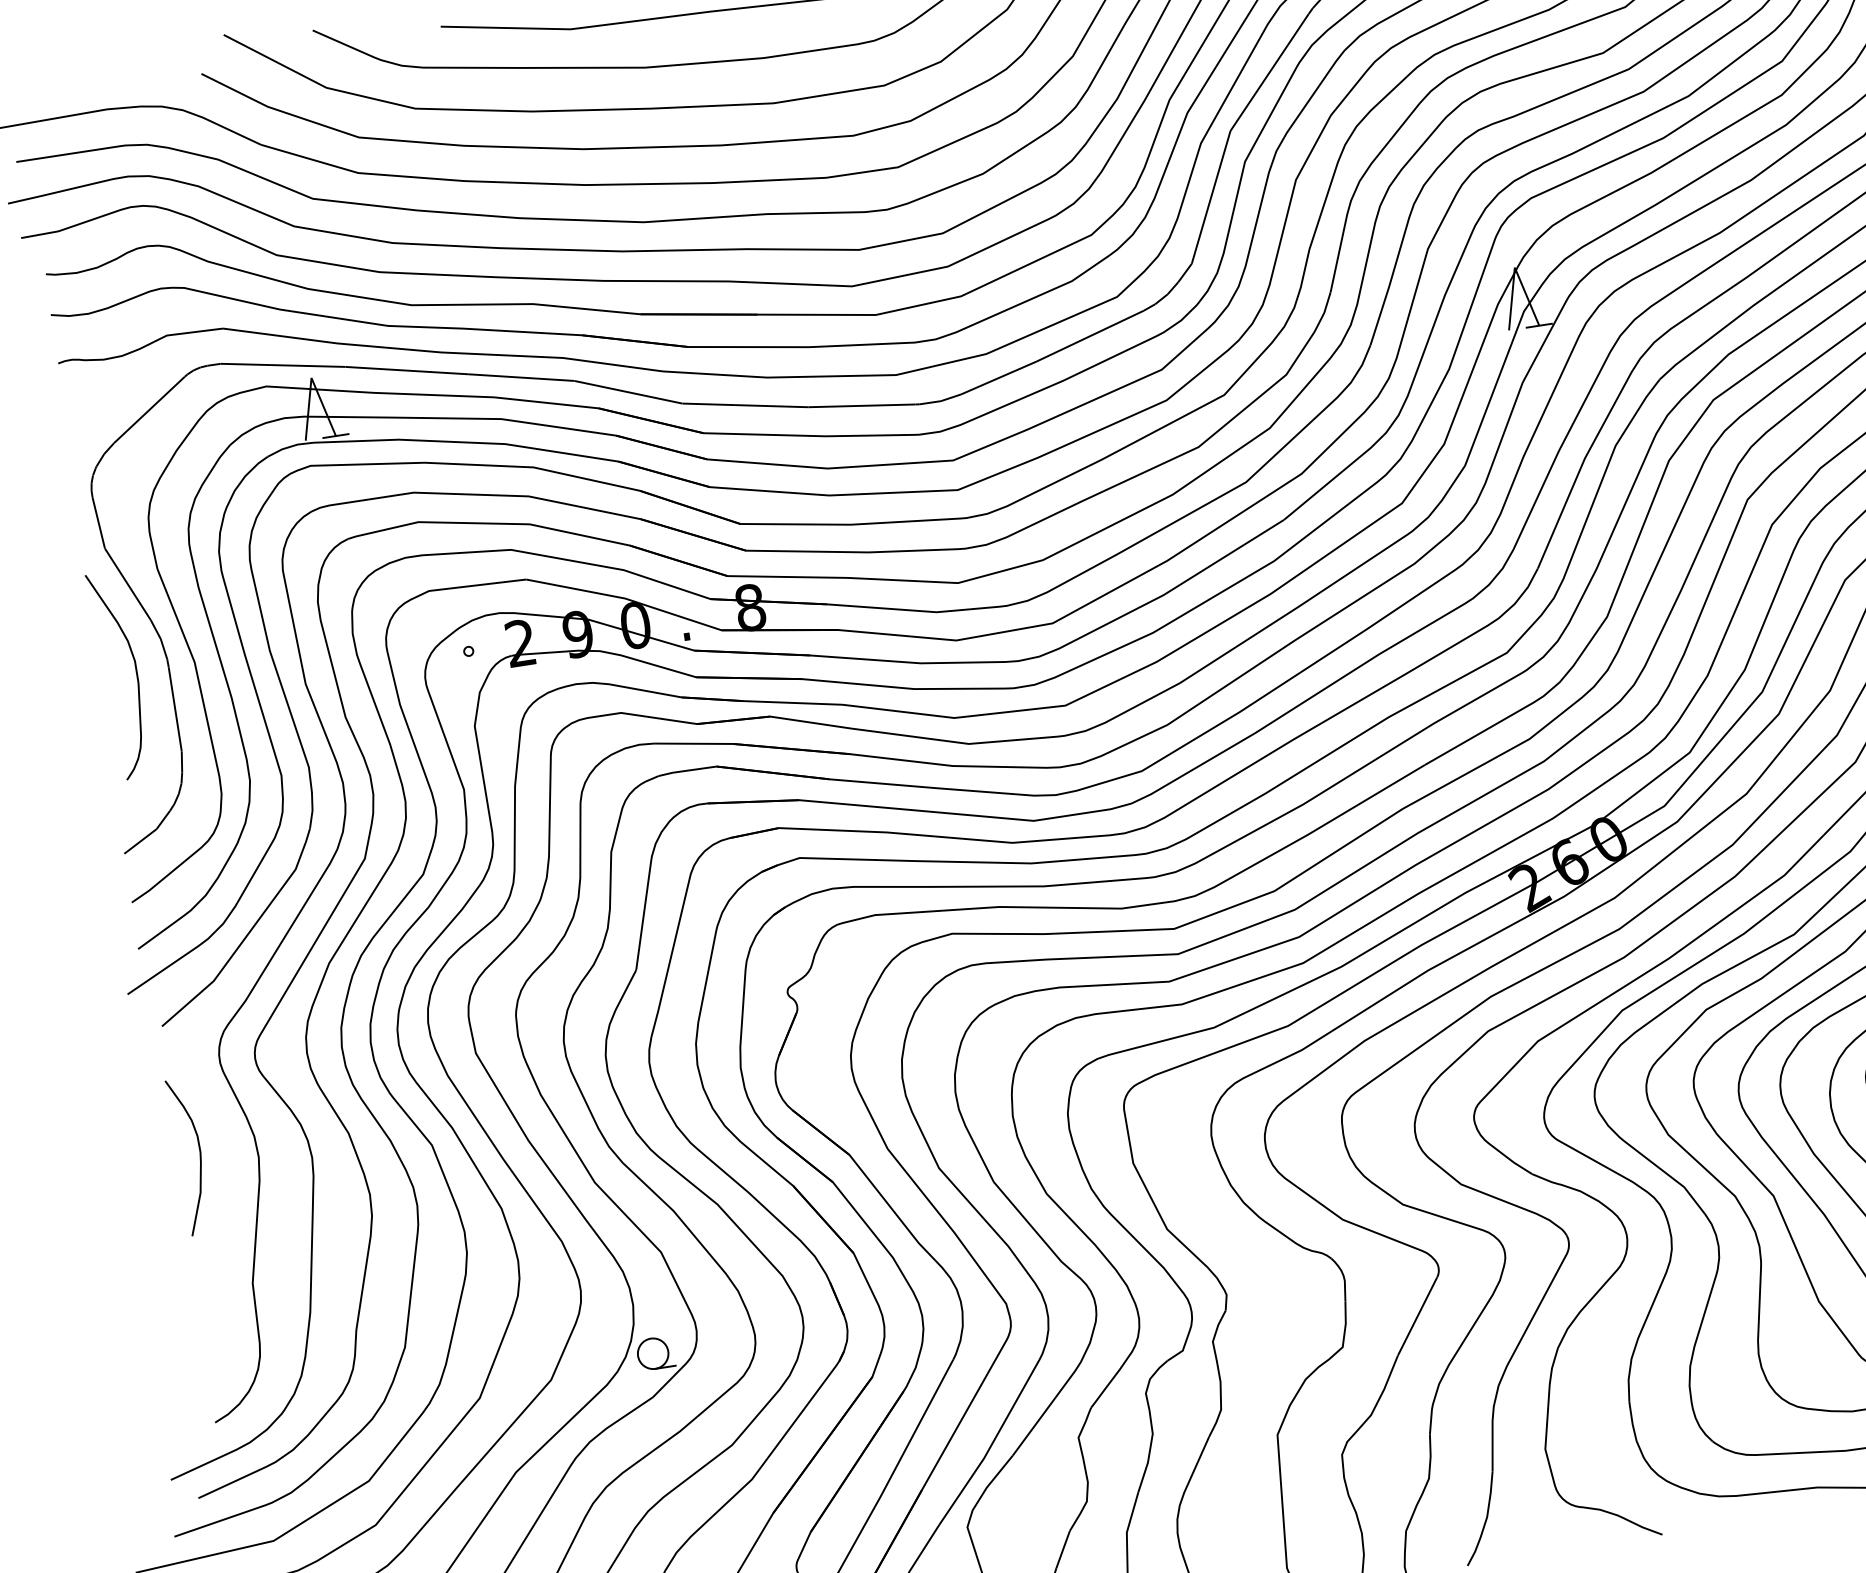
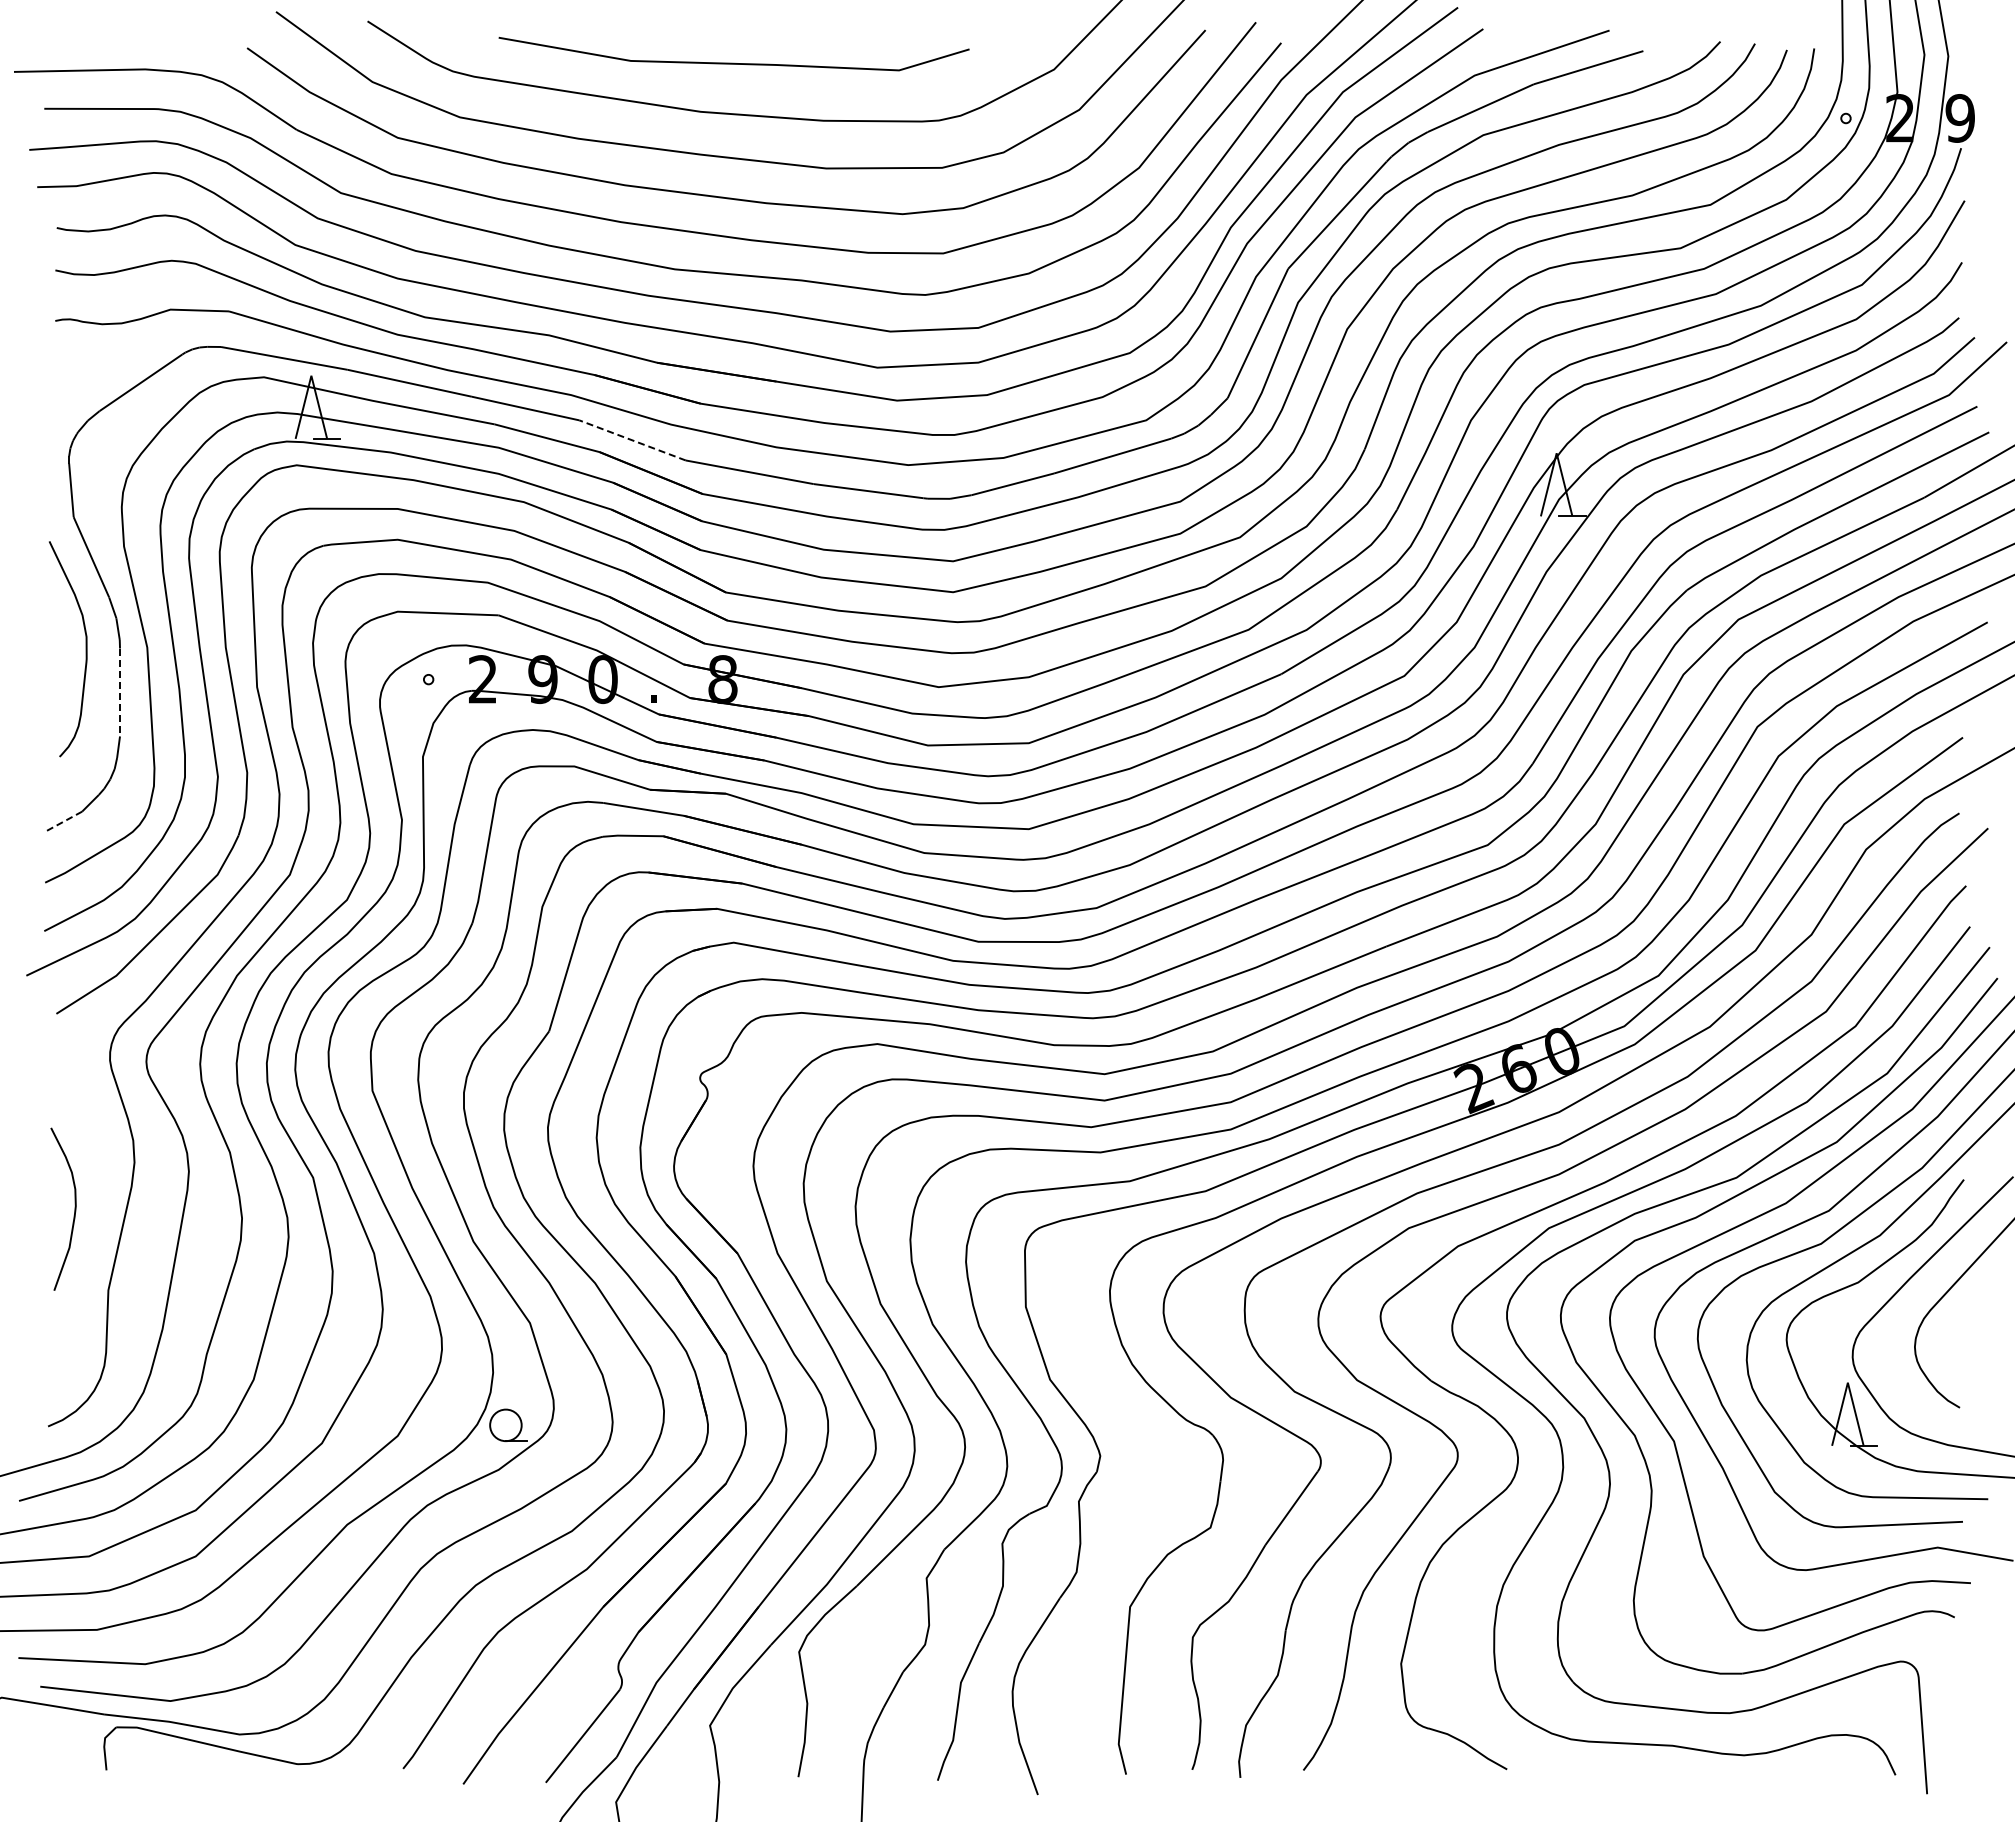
line: (628, 392) -> (632, 440), solid -> dashed
line: (175, 709) -> (120, 692), solid -> dashed
line: (140, 841) -> (63, 821), solid -> dashed
curve: (199, 1154) -> (74, 1208), moved

